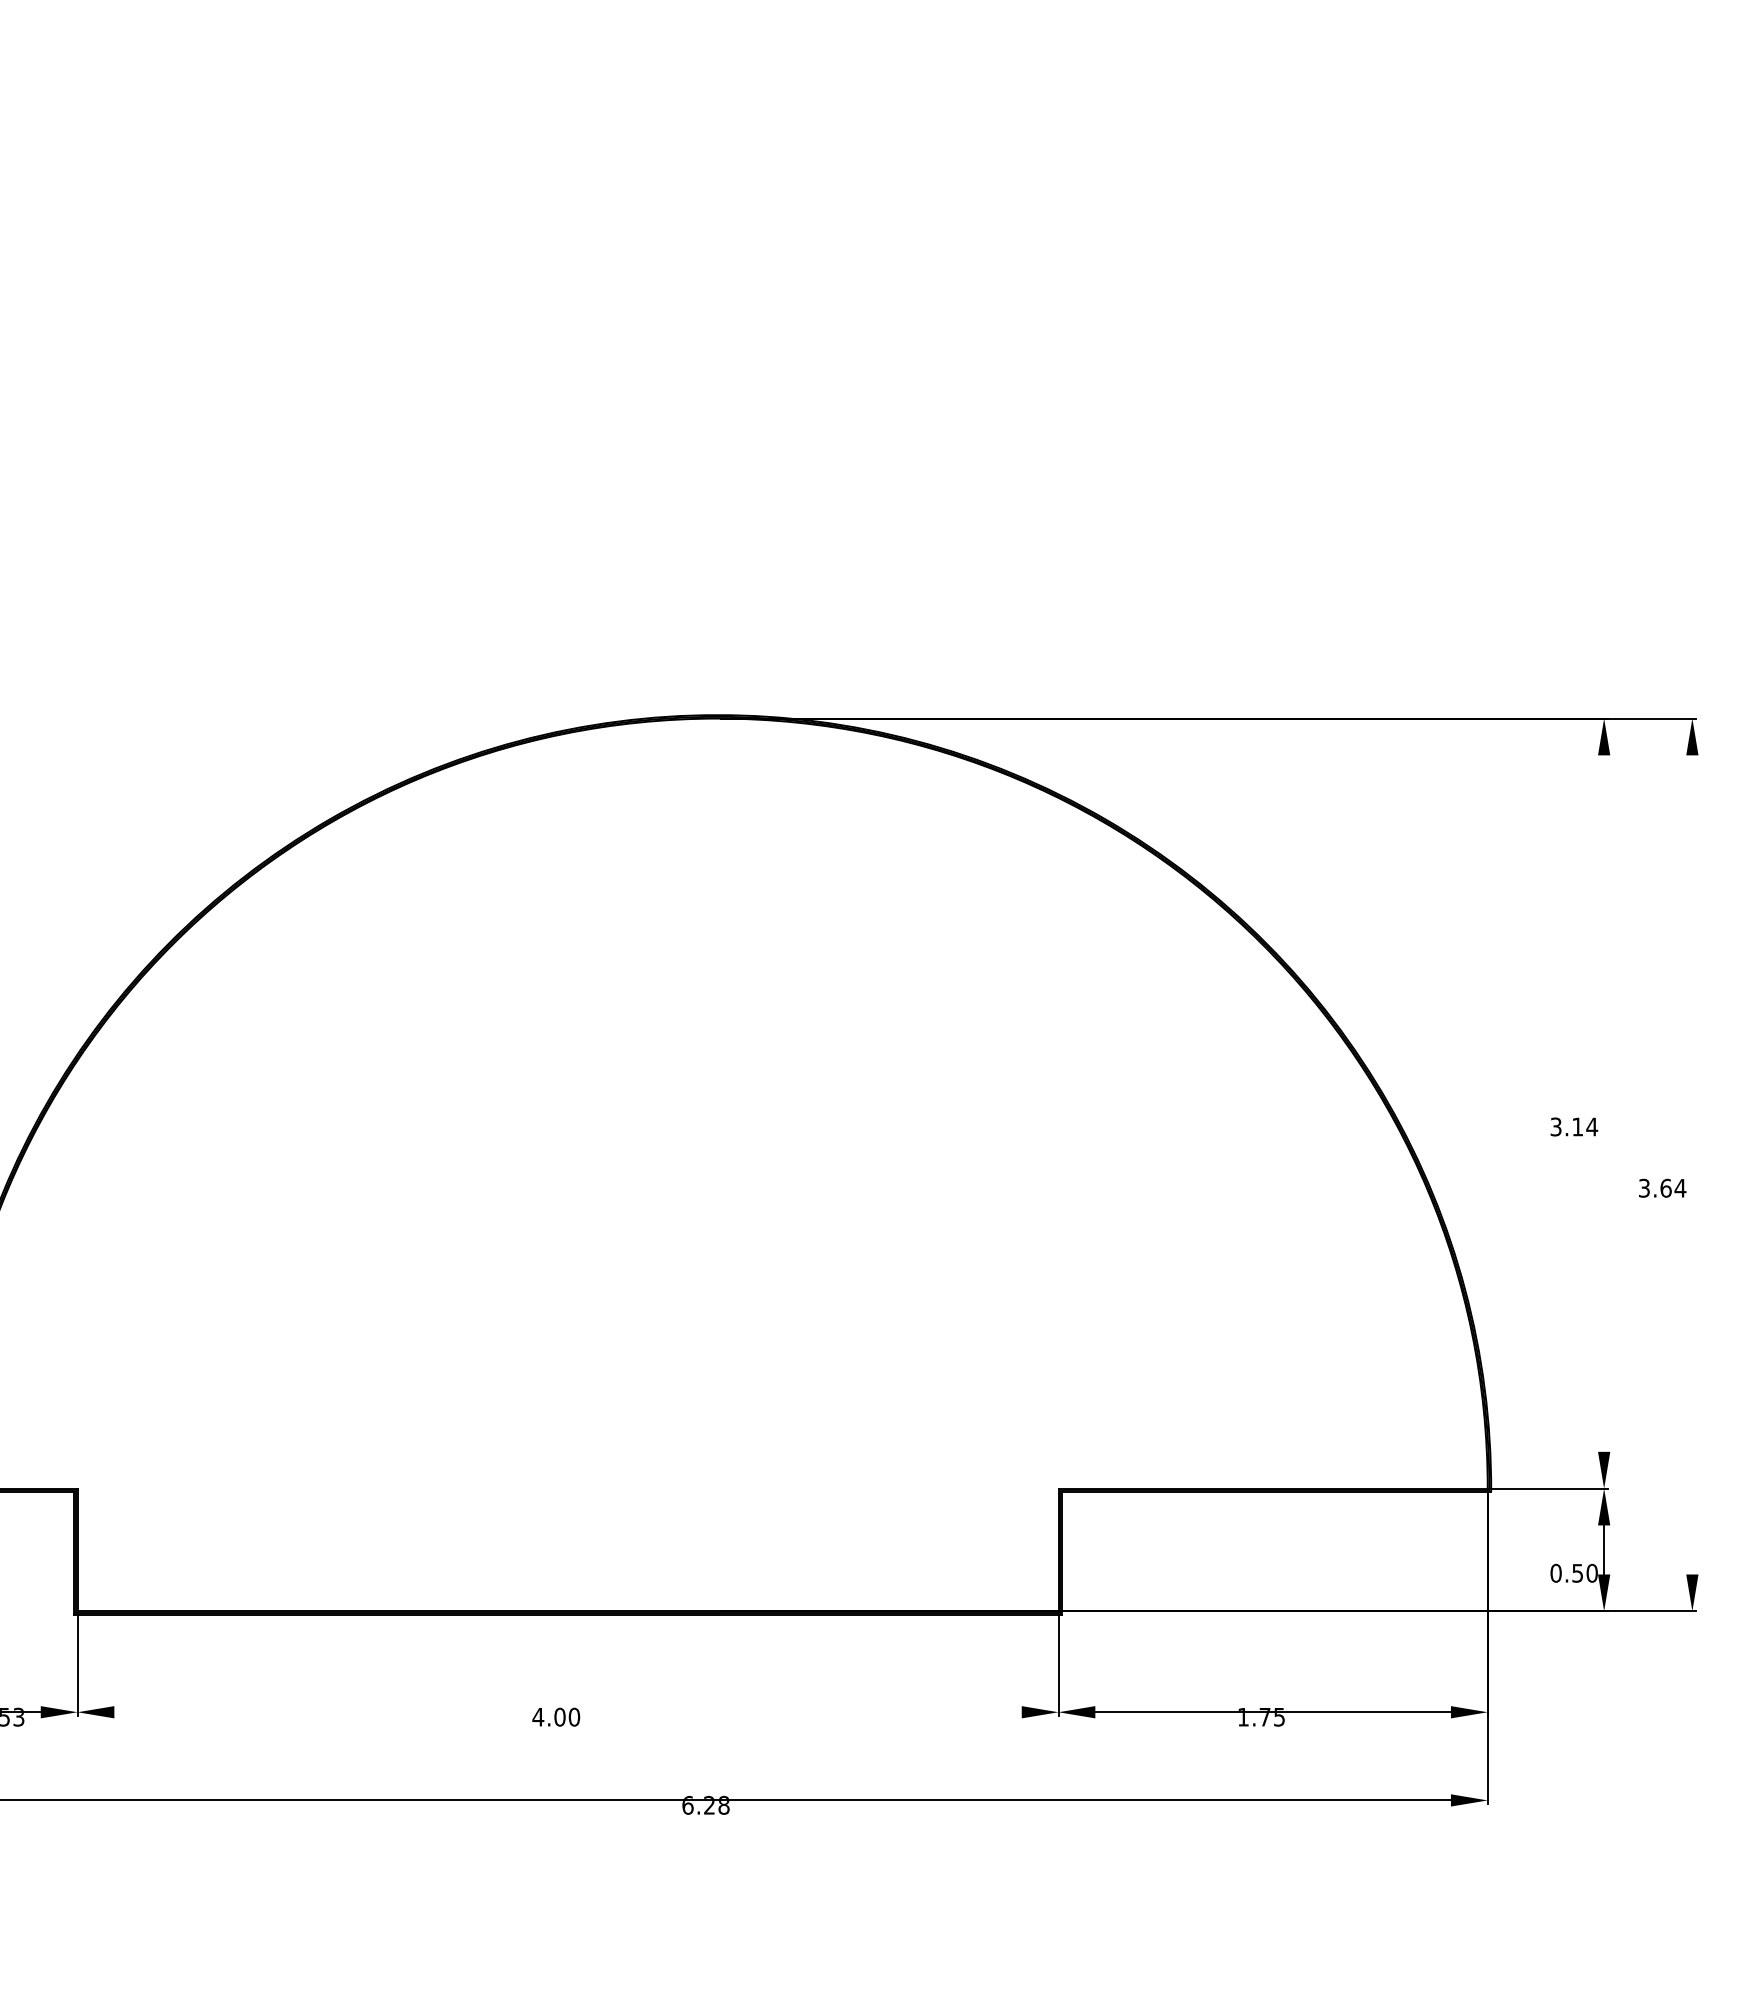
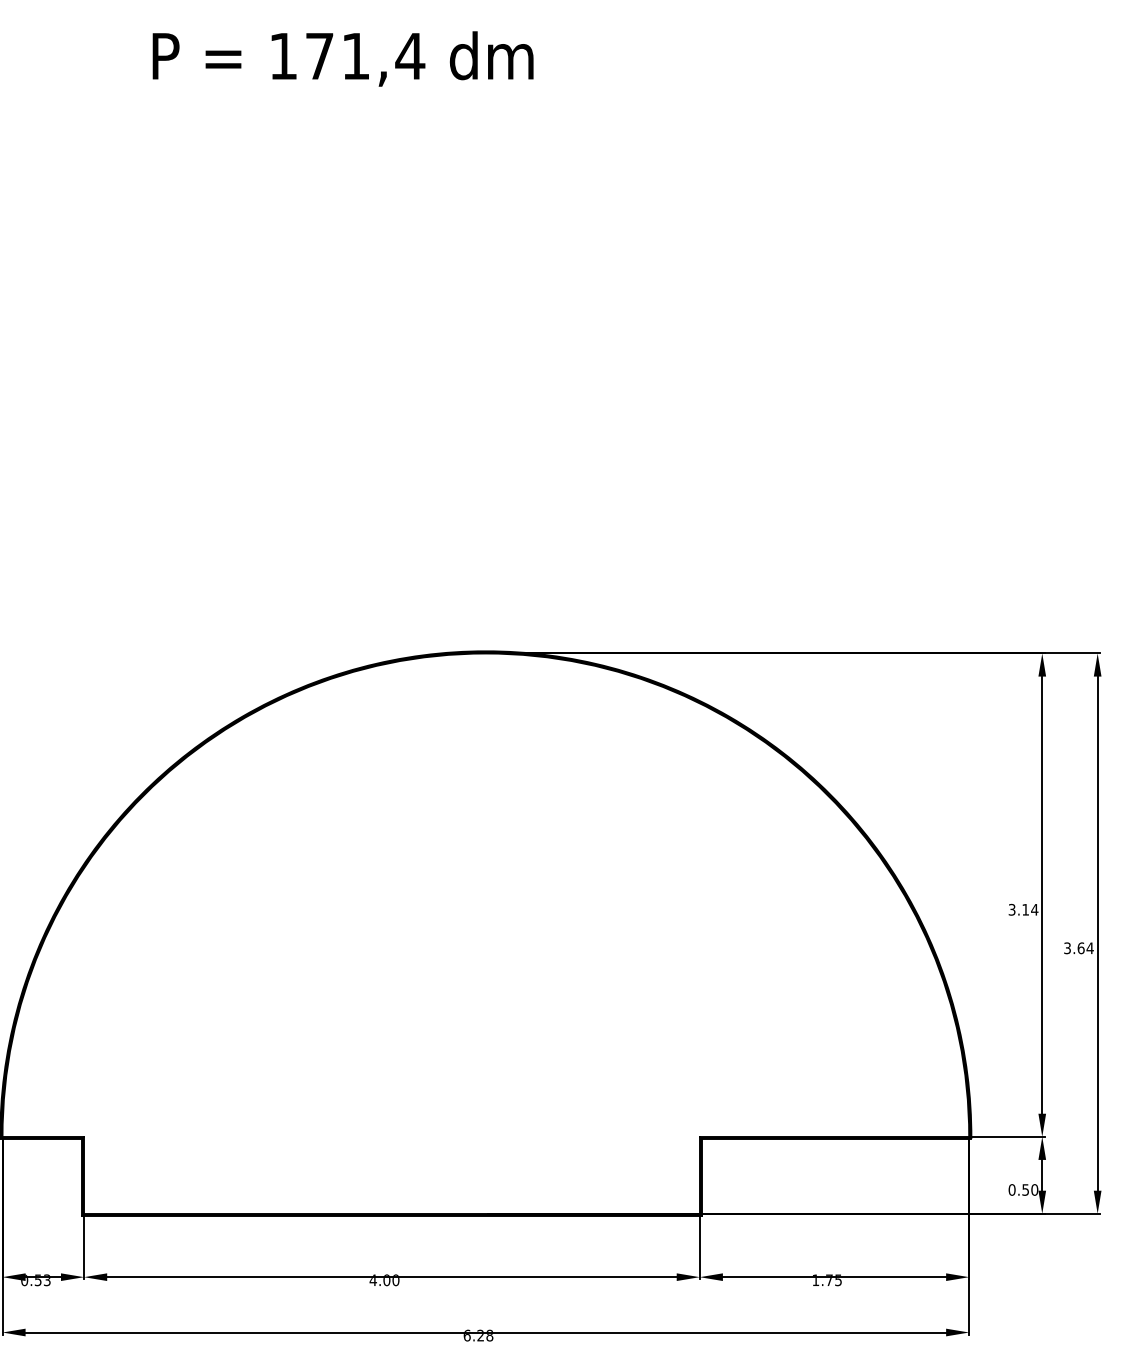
line: (1604, 1102) -> (1042, 894), added
line: (1692, 1164) -> (1097, 933), added
line: (567, 1712) -> (391, 1277), added

